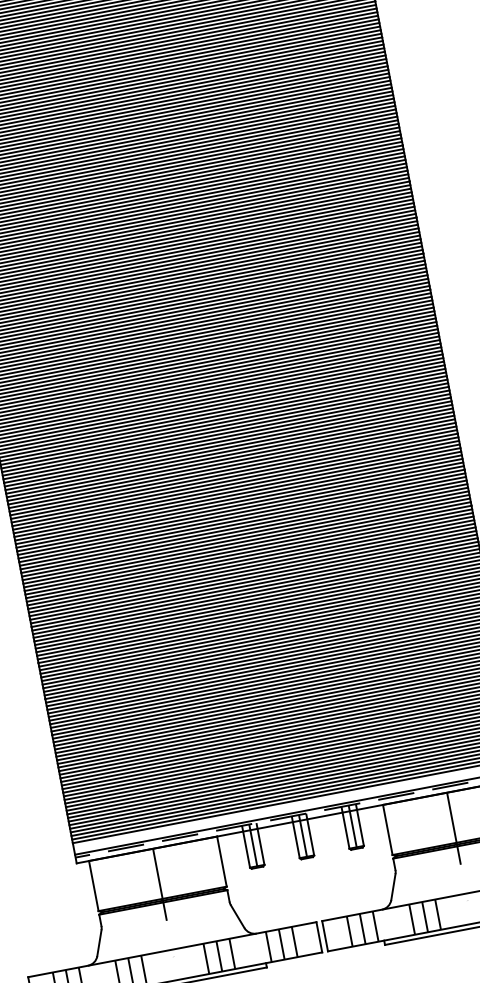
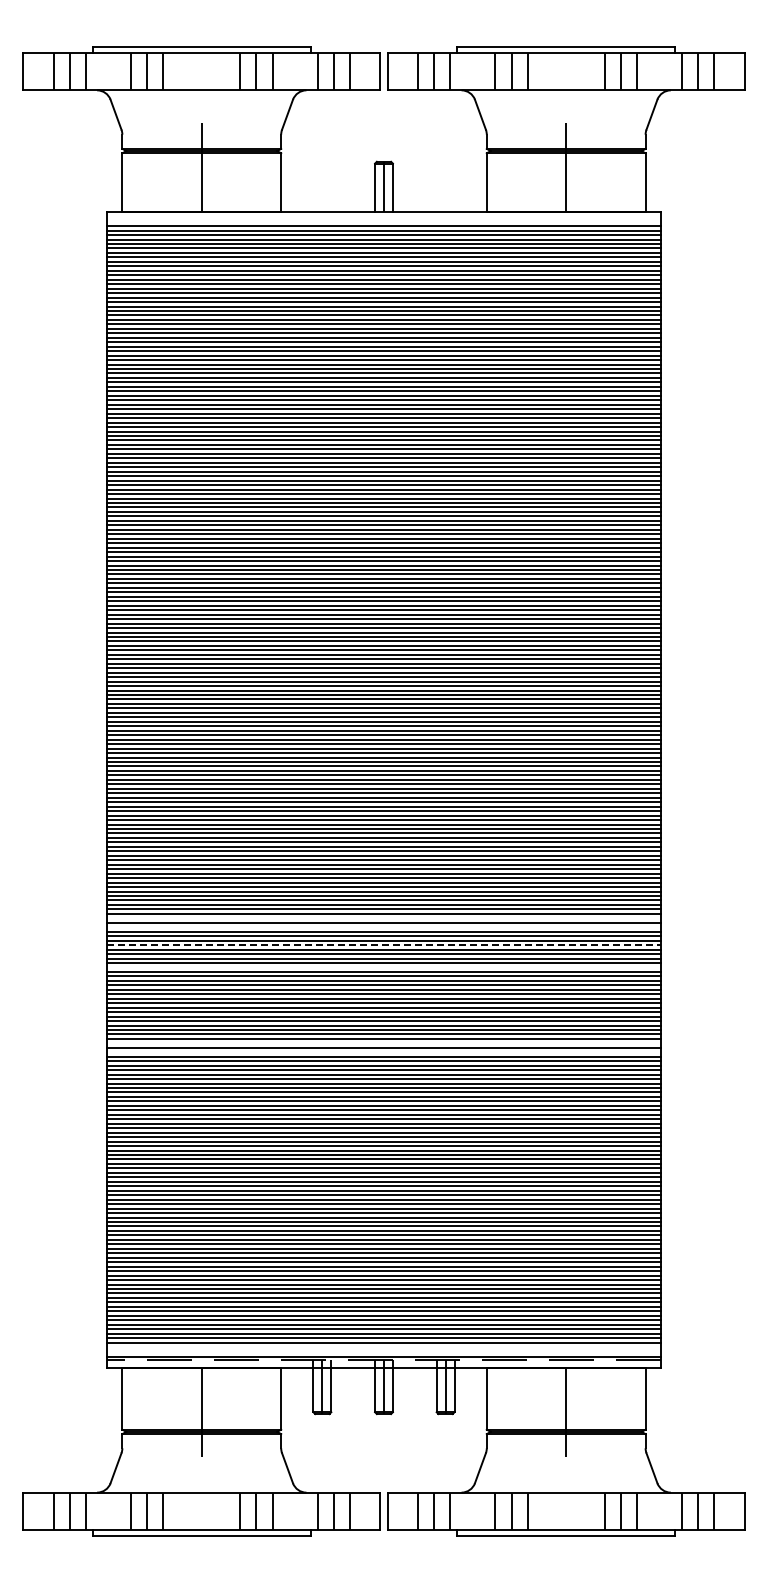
line: (230, 458) -> (383, 918), removed
line: (231, 465) -> (383, 927), removed
line: (235, 480) -> (384, 945), solid -> dashed
line: (238, 498) -> (383, 967), removed
line: (249, 559) -> (383, 1043), removed
line: (251, 566) -> (383, 1052), removed

